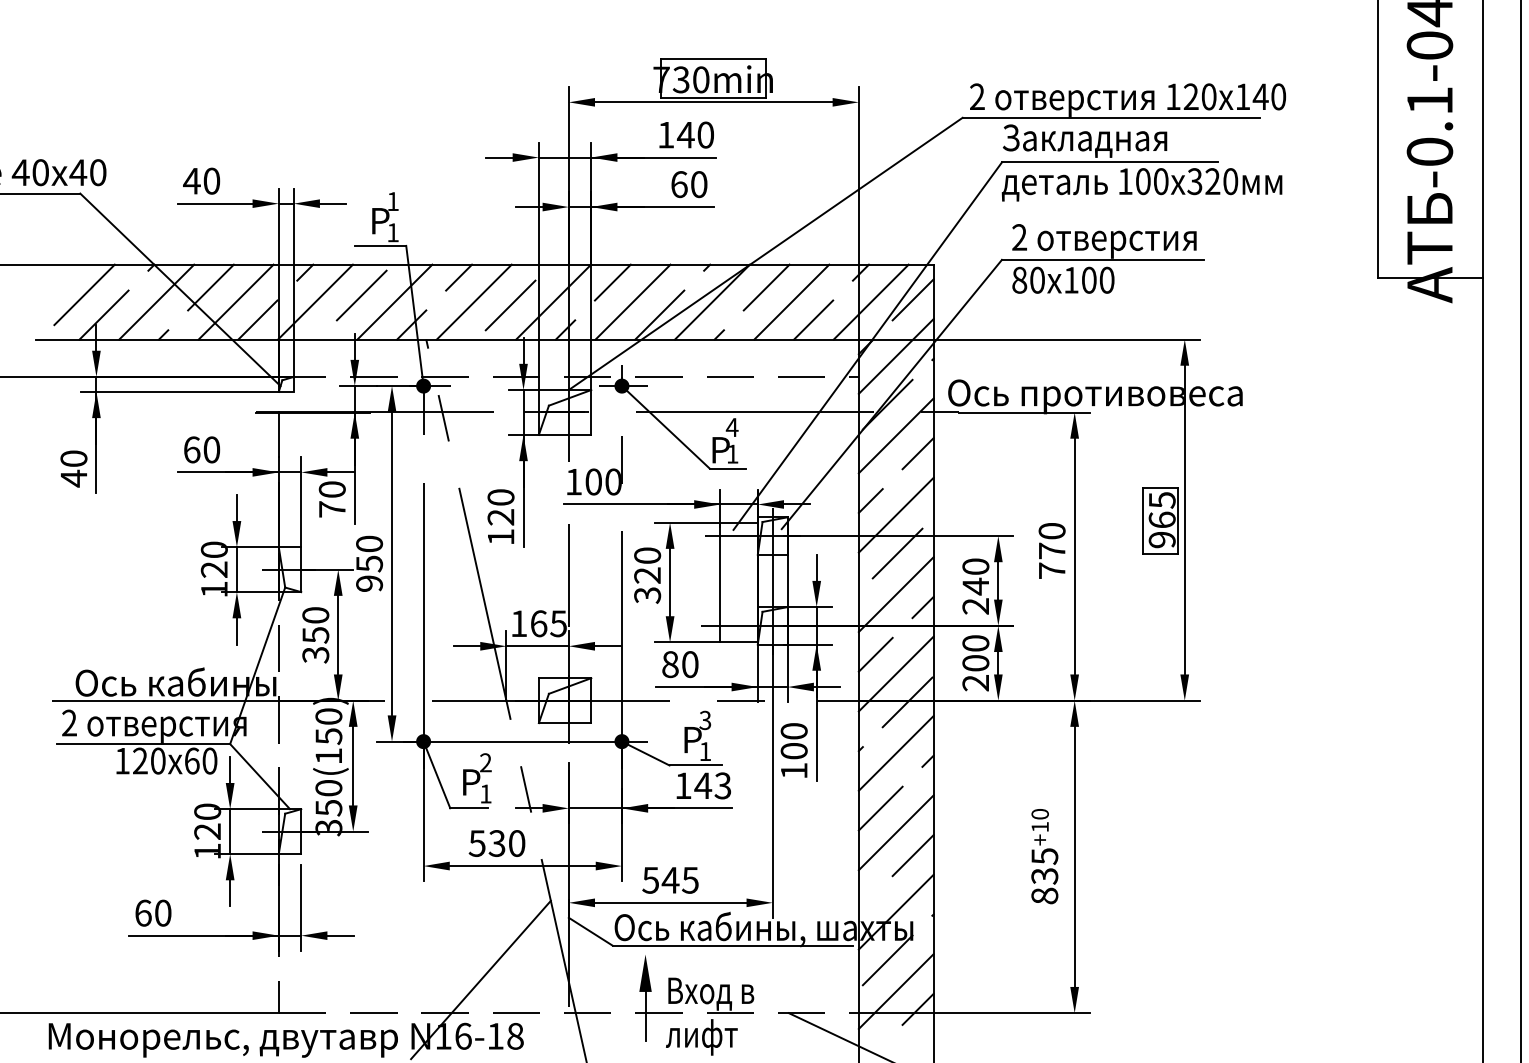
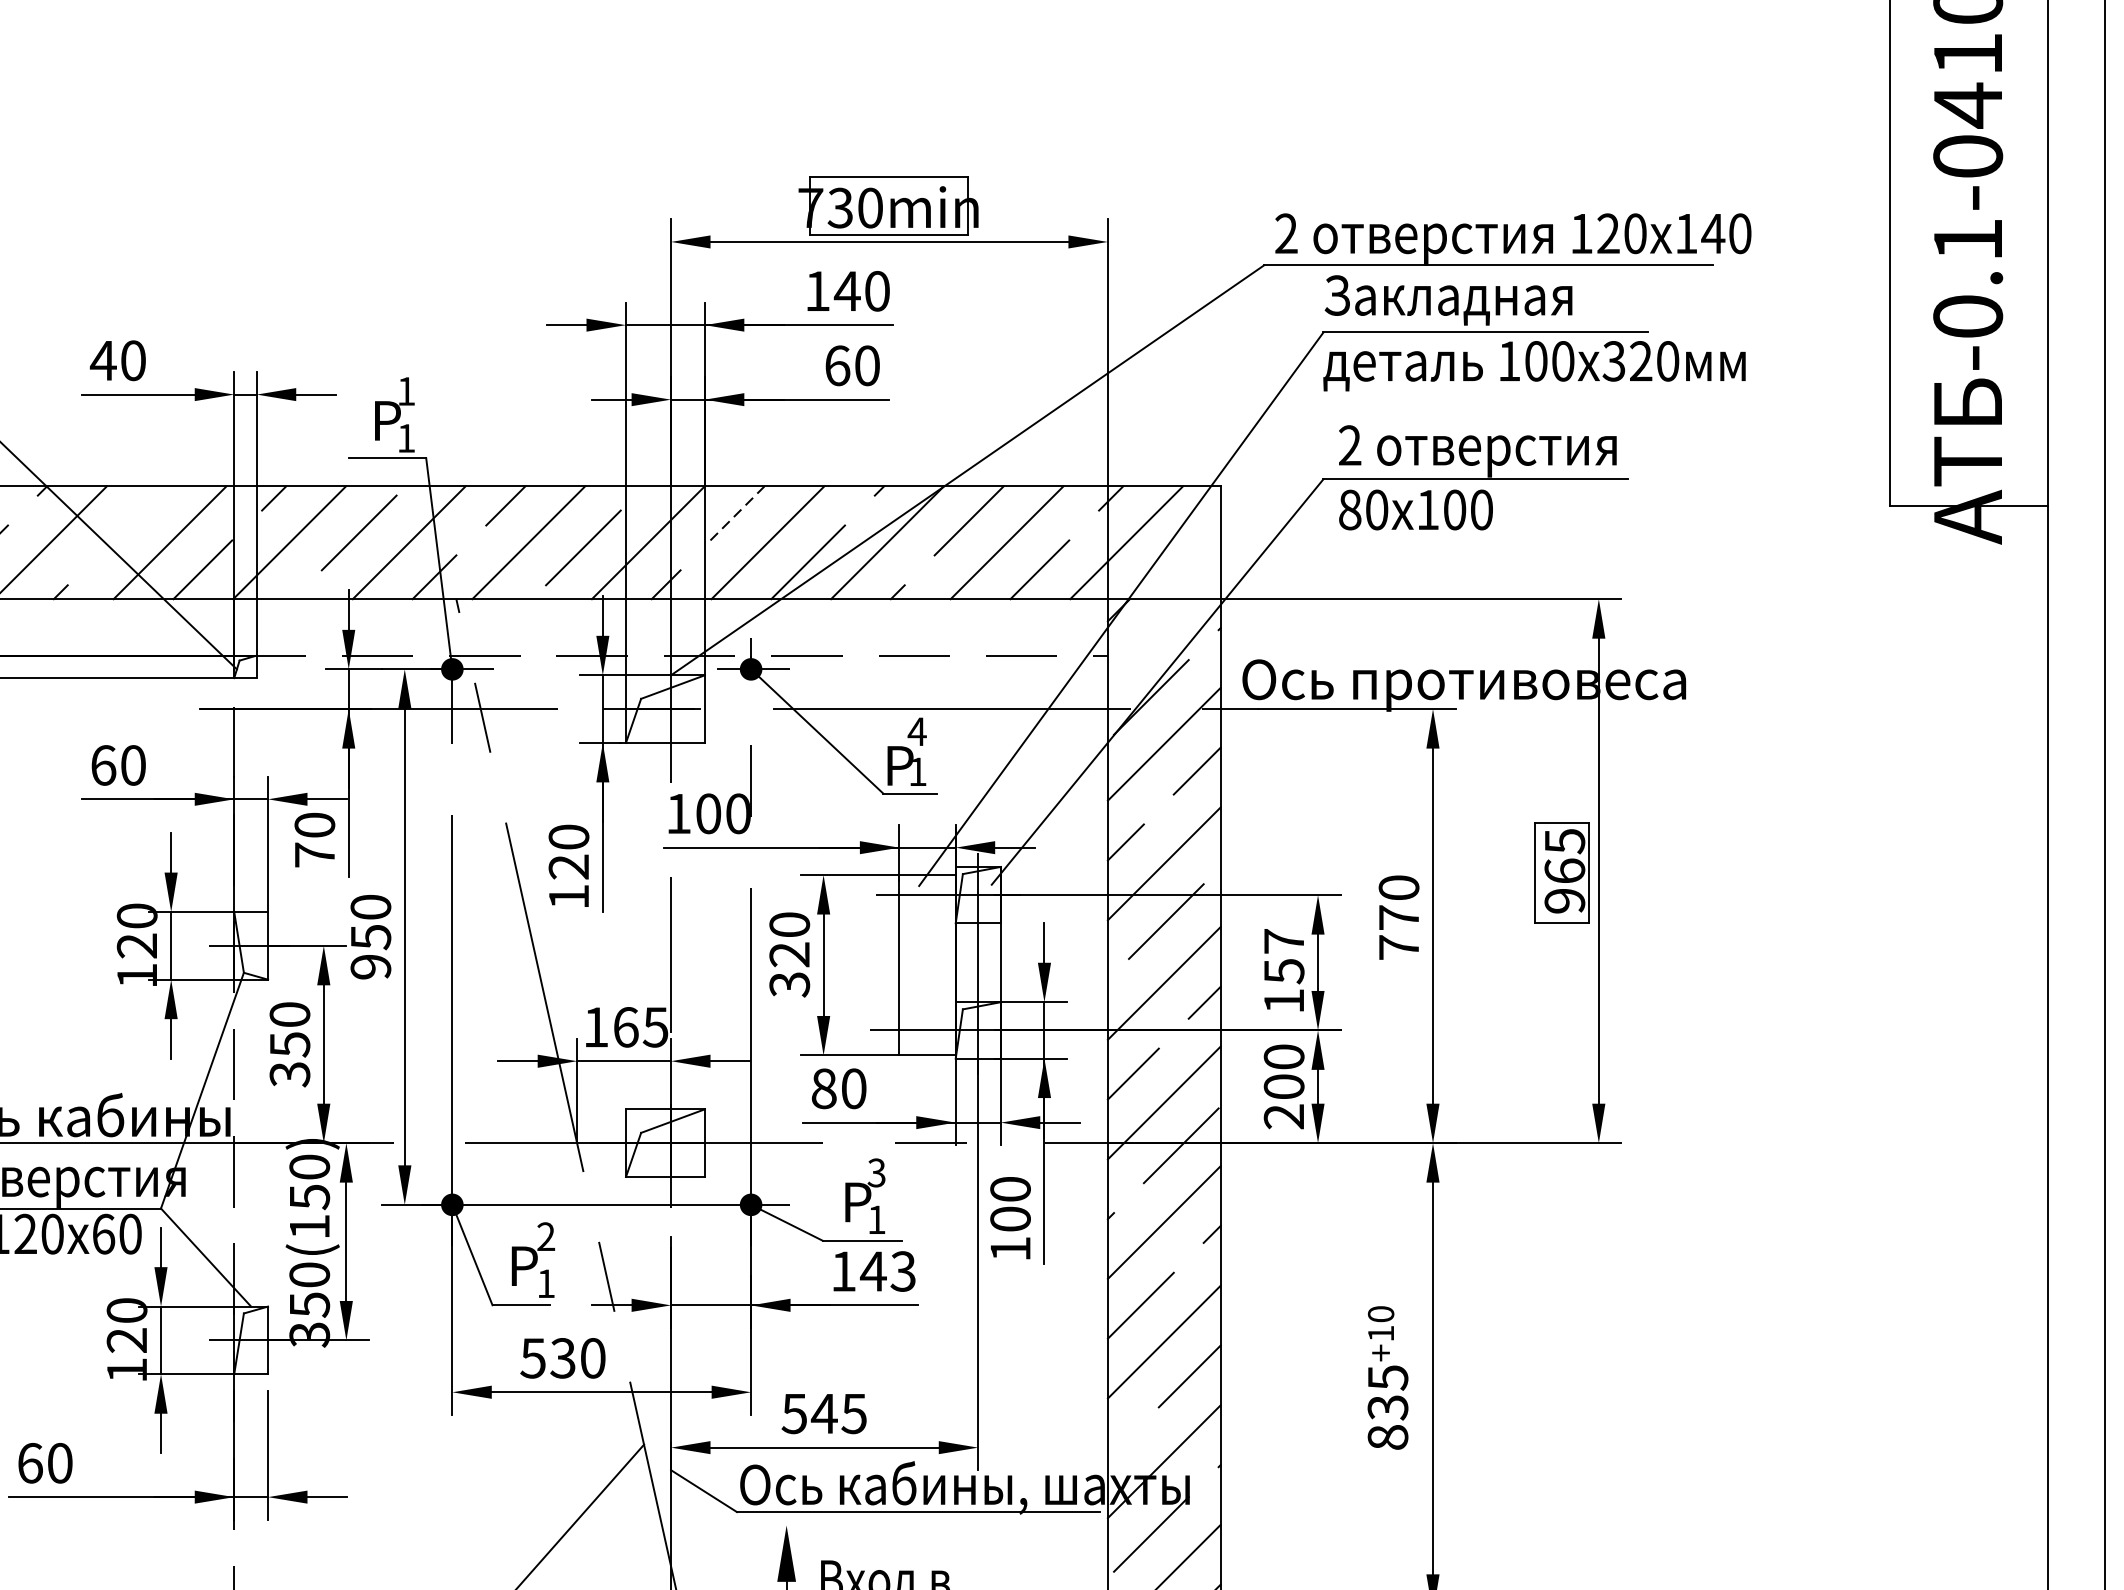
line: (613, 282) -> (738, 513), solid -> dashed
line: (210, 287) -> (131, 520), removed
line: (912, 299) -> (1188, 538), removed
line: (895, 356) -> (1163, 624), removed
text: (975, 586) -> (1283, 971), 240 -> 157

